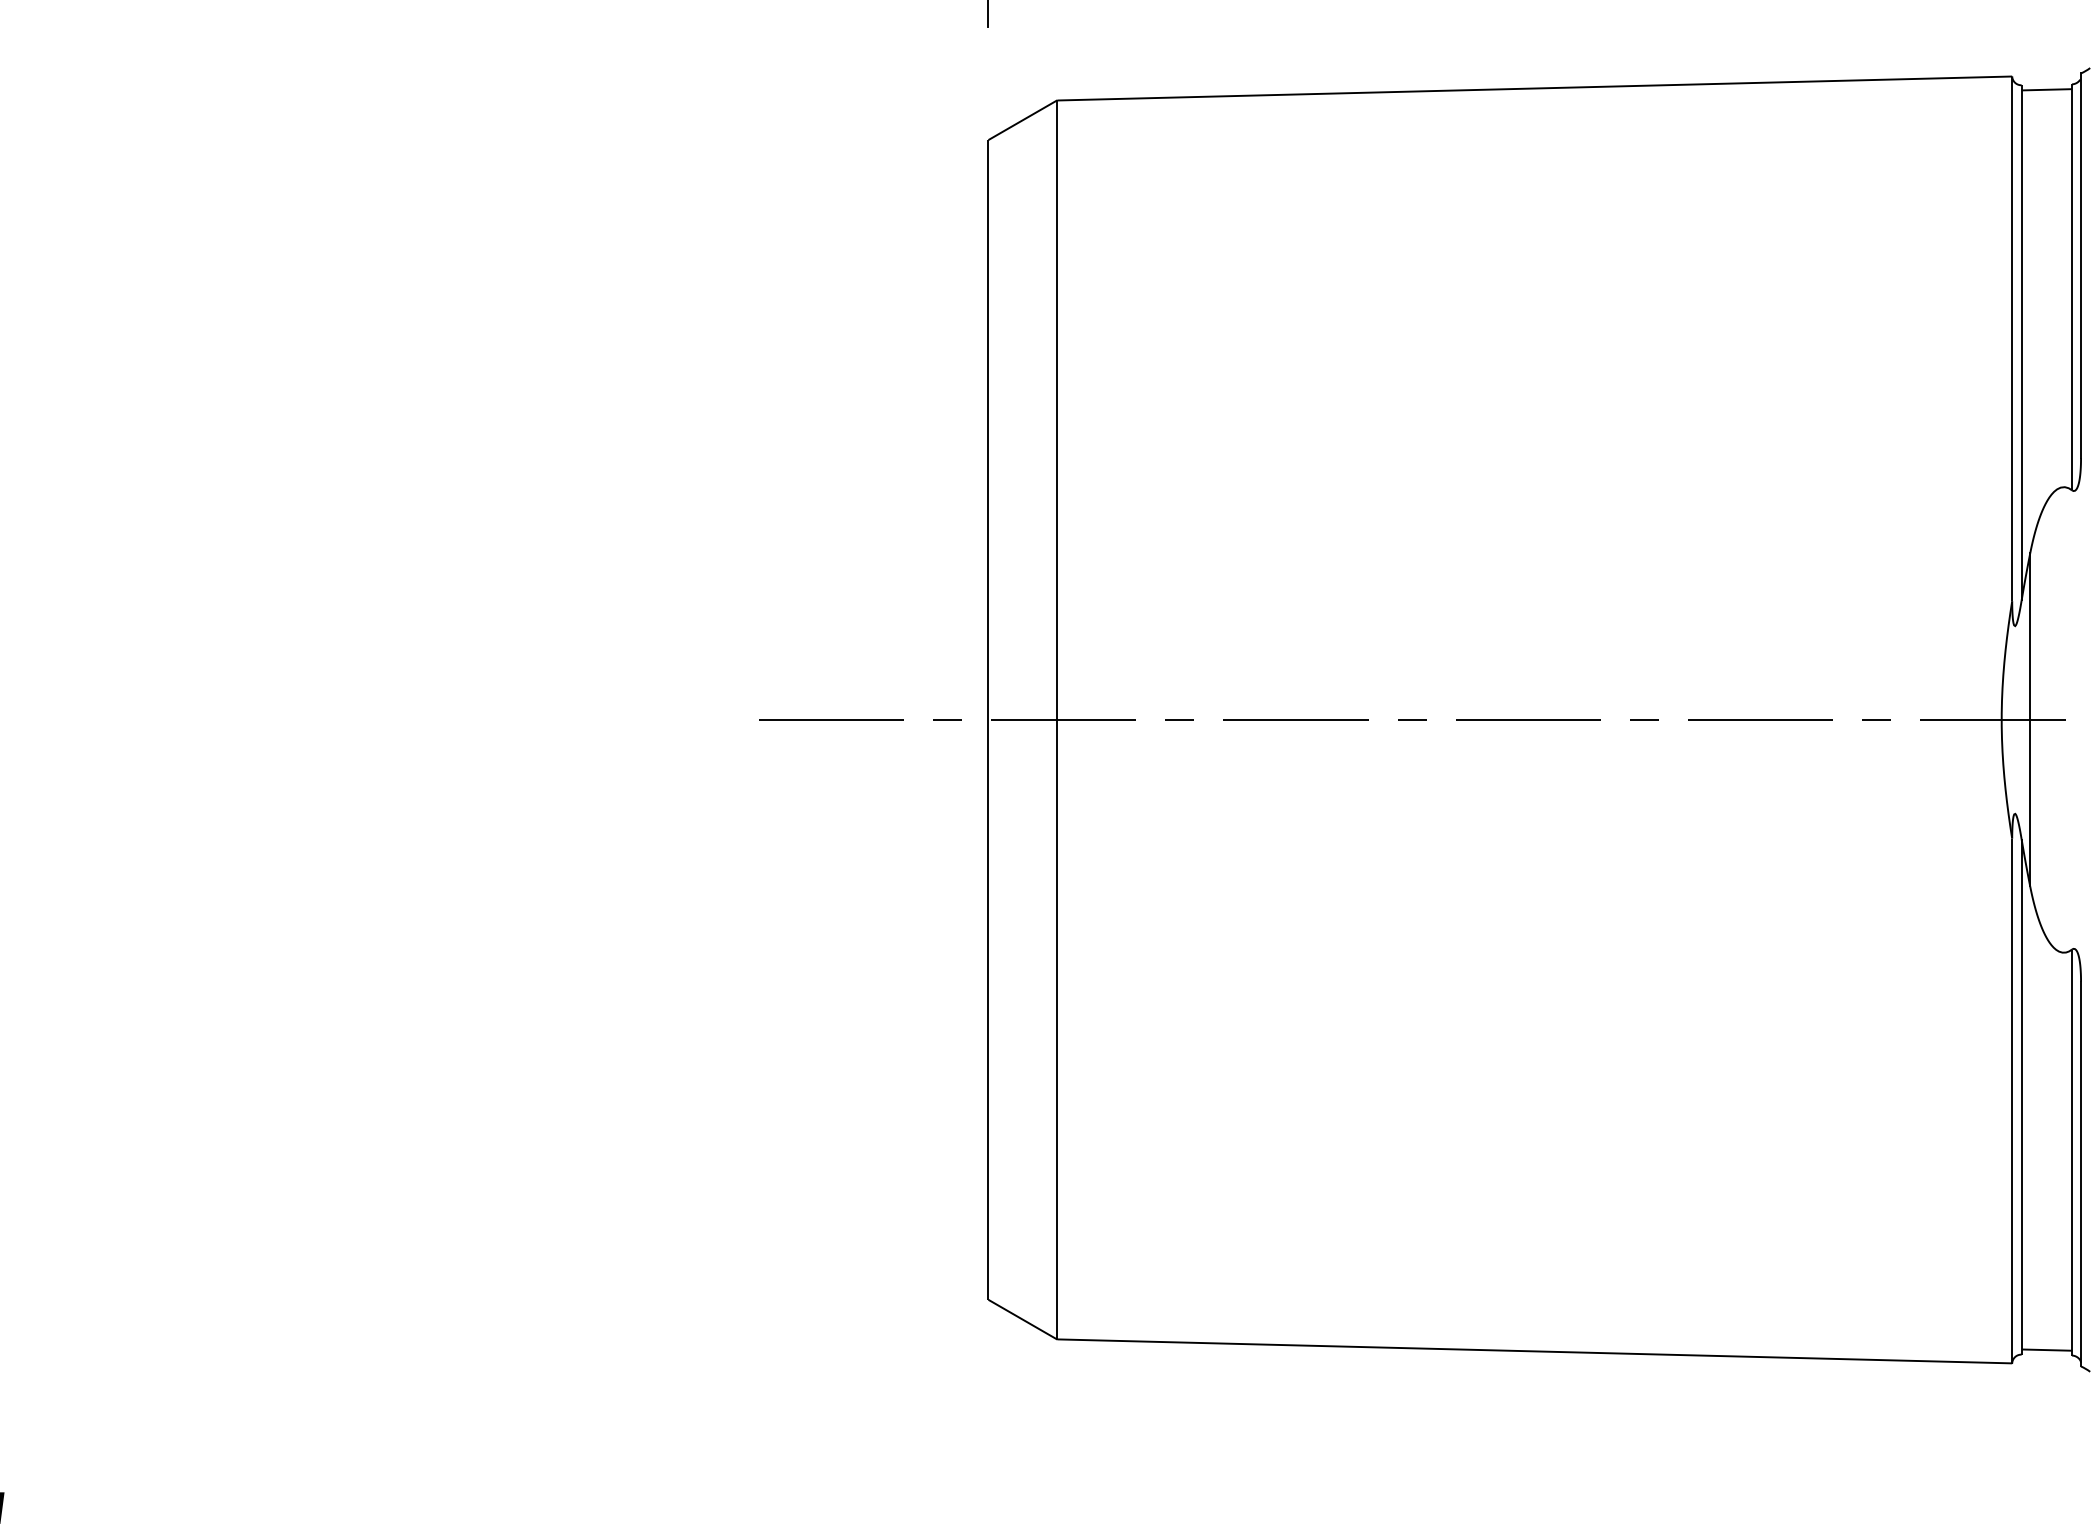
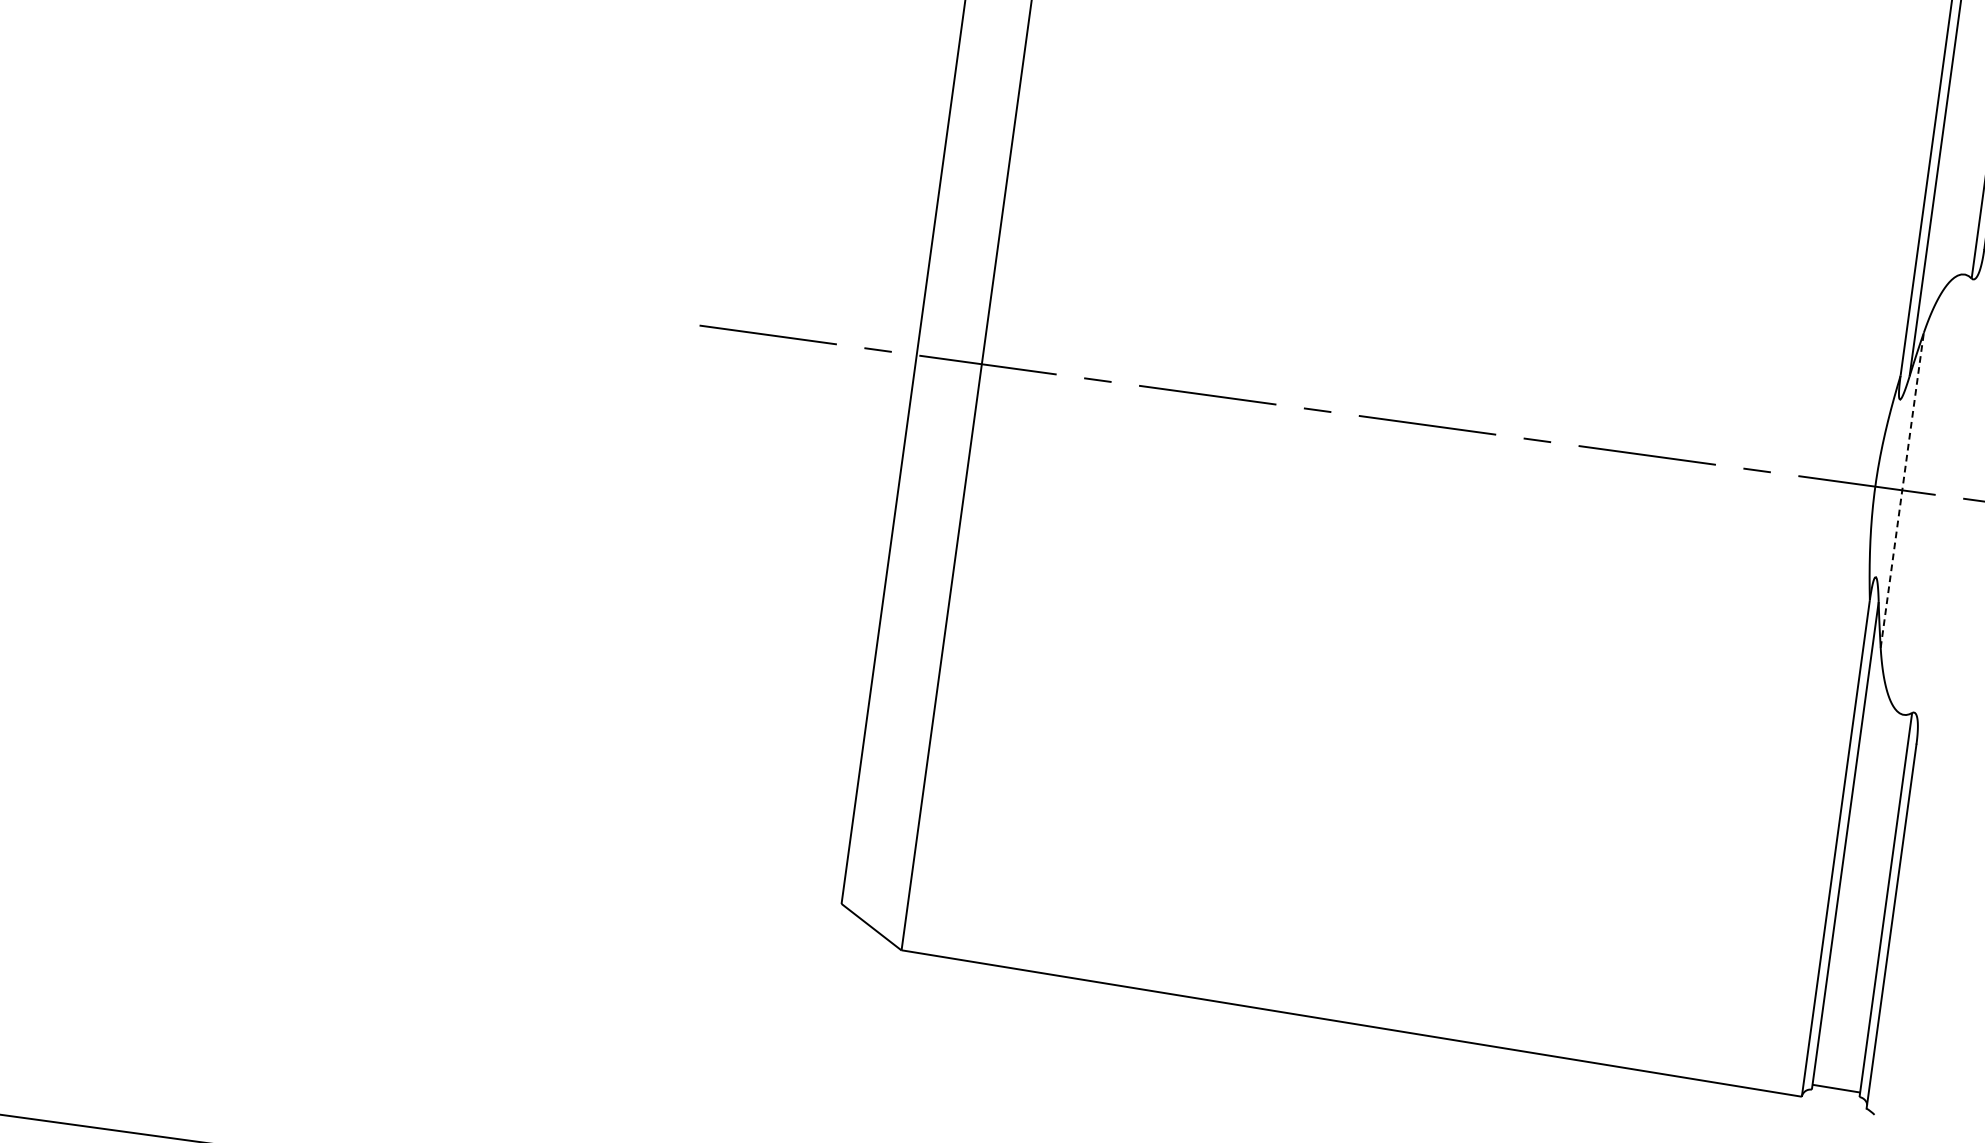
line: (2030, 719) -> (1902, 489), solid -> dashed

